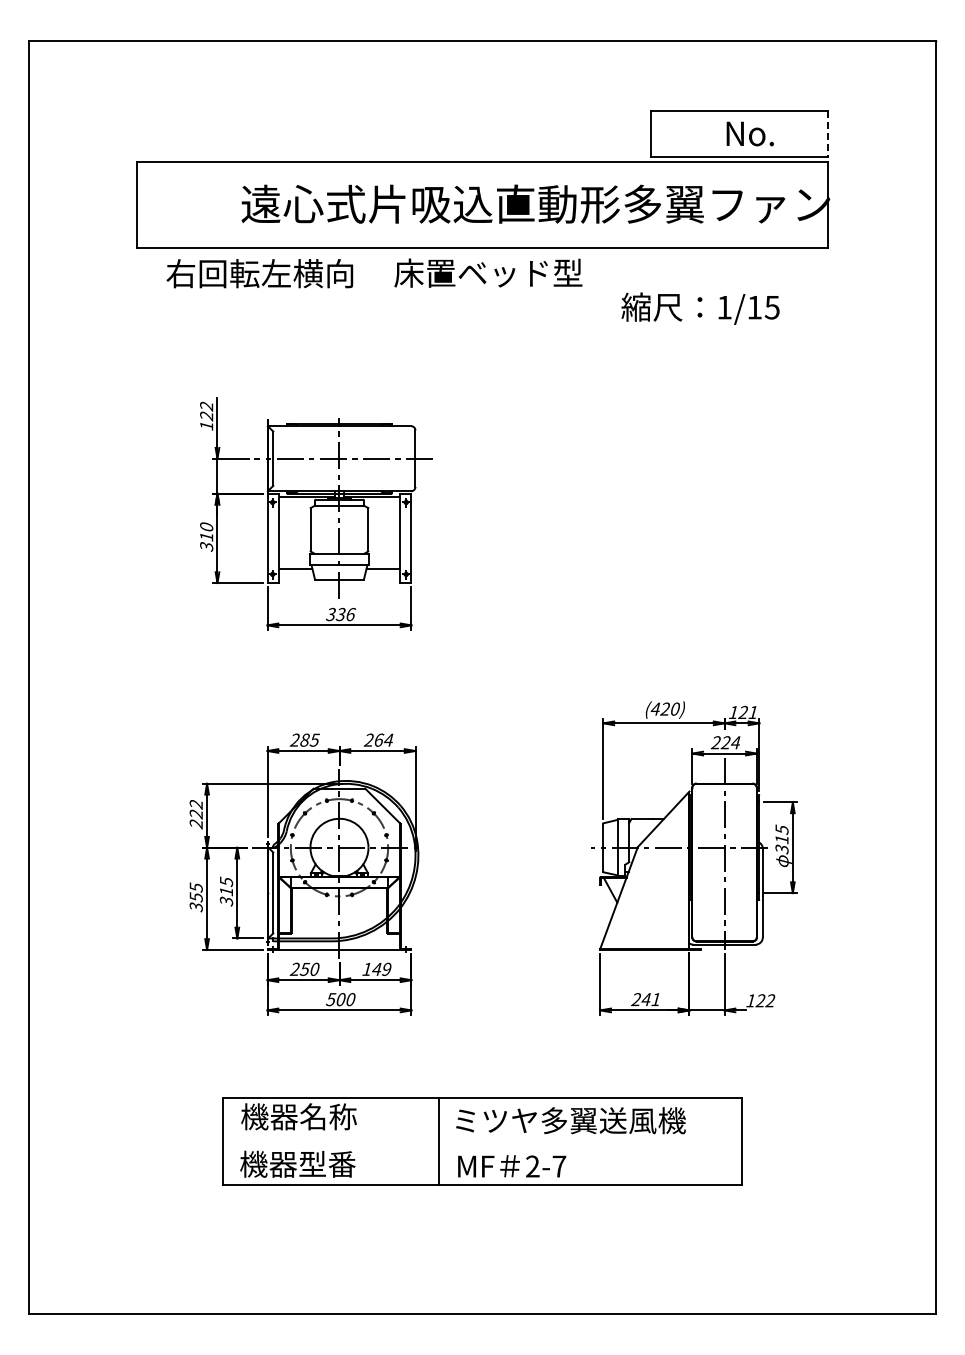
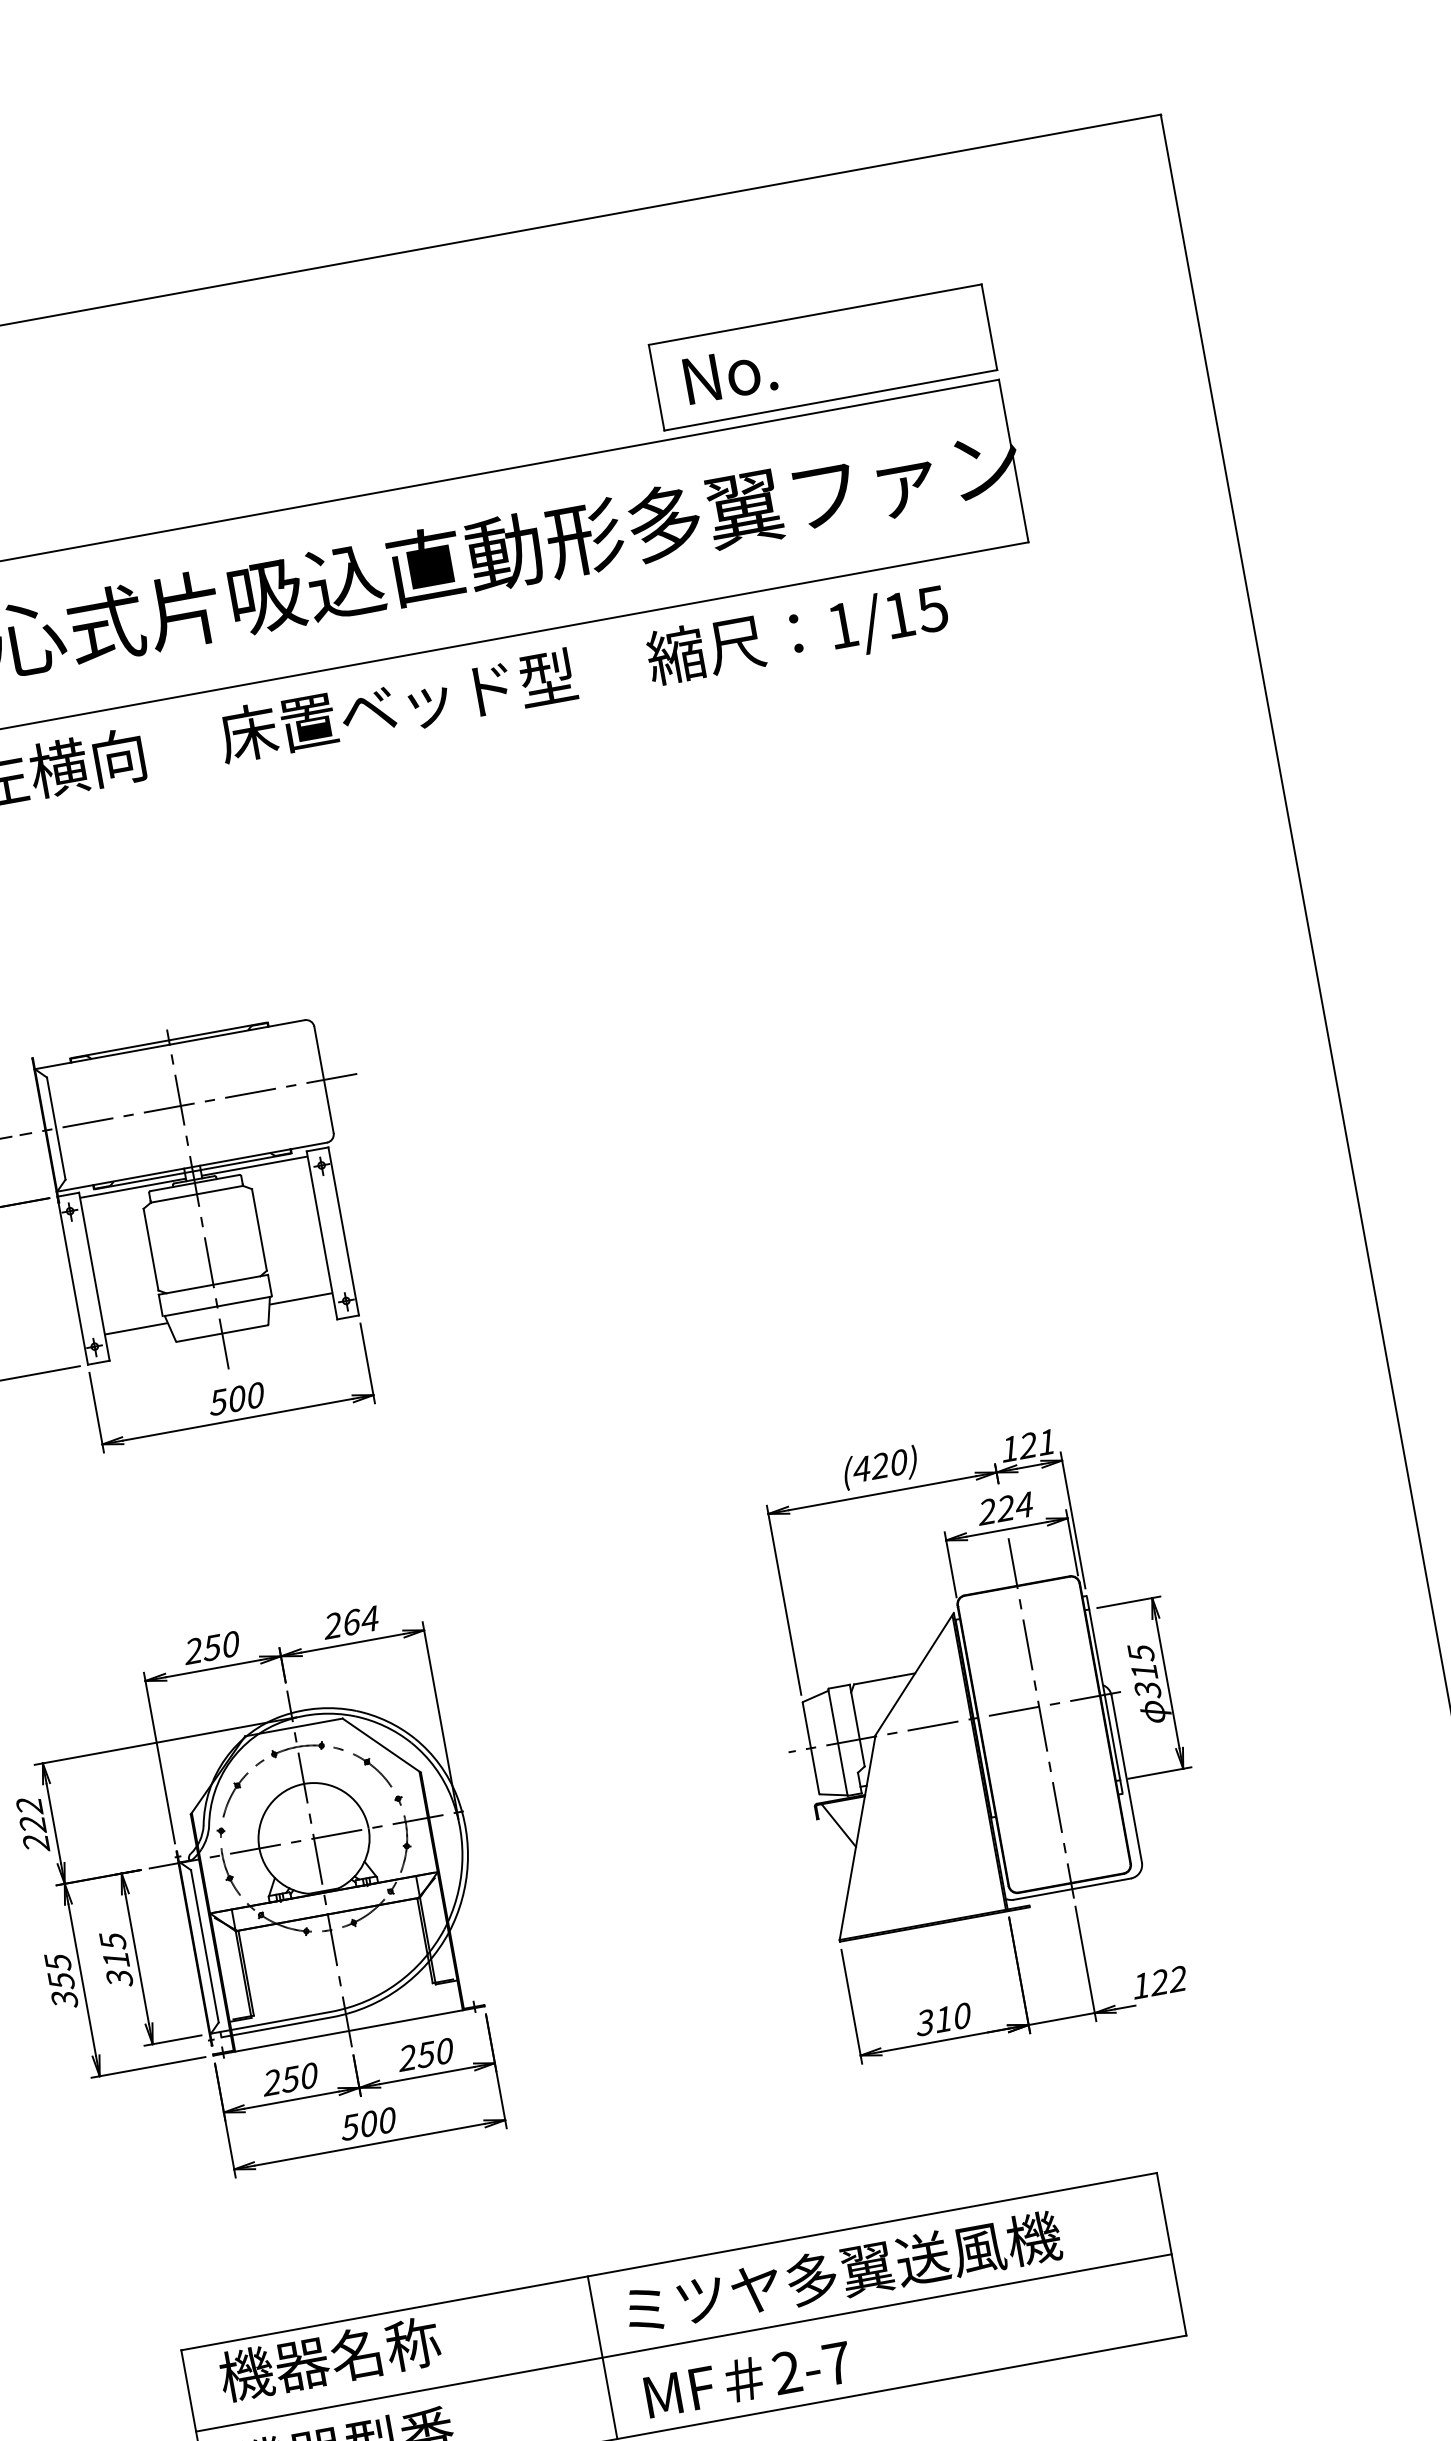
text: (749, 133) -> (728, 373), moved
line: (827, 133) -> (988, 326), dashed -> solid
text: (700, 308) -> (797, 635), moved
text: (342, 614) -> (239, 1398), 336 -> 500
text: (309, 739) -> (220, 1644), 285 -> 250
text: (376, 968) -> (425, 2053), 149 -> 250
text: (645, 999) -> (942, 2019), 241 -> 310
line: (482, 1141) -> (683, 2342), added

